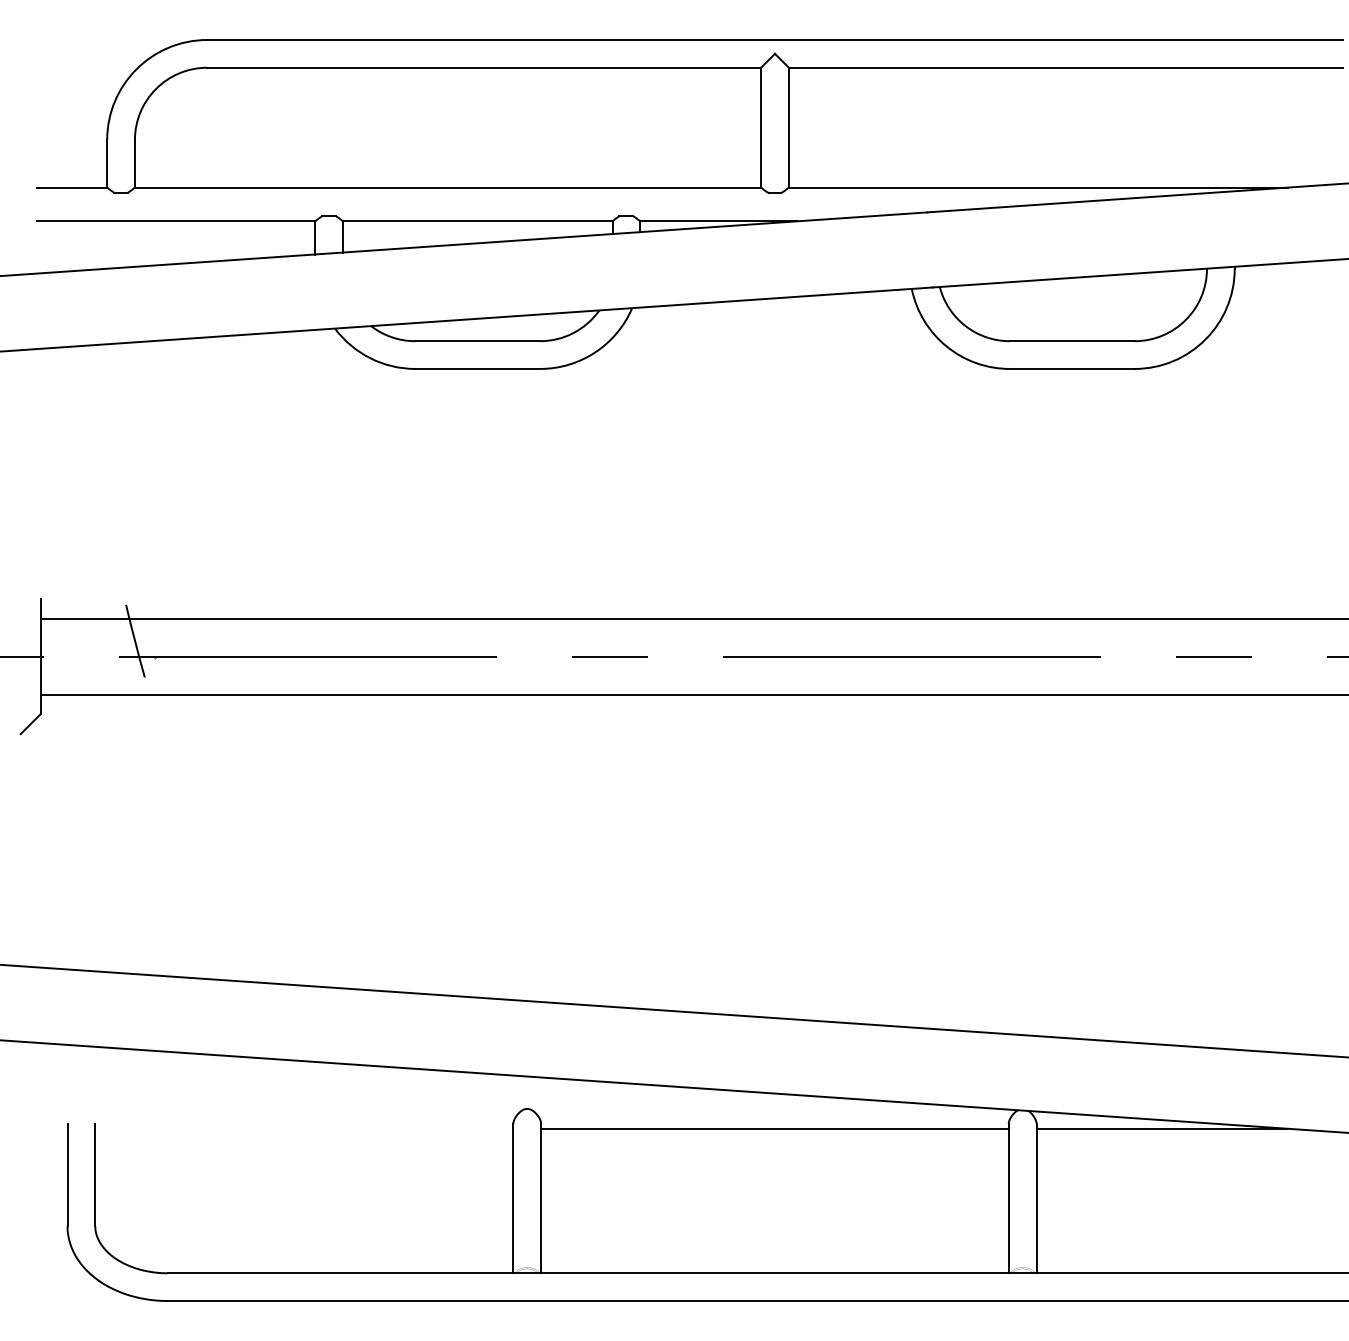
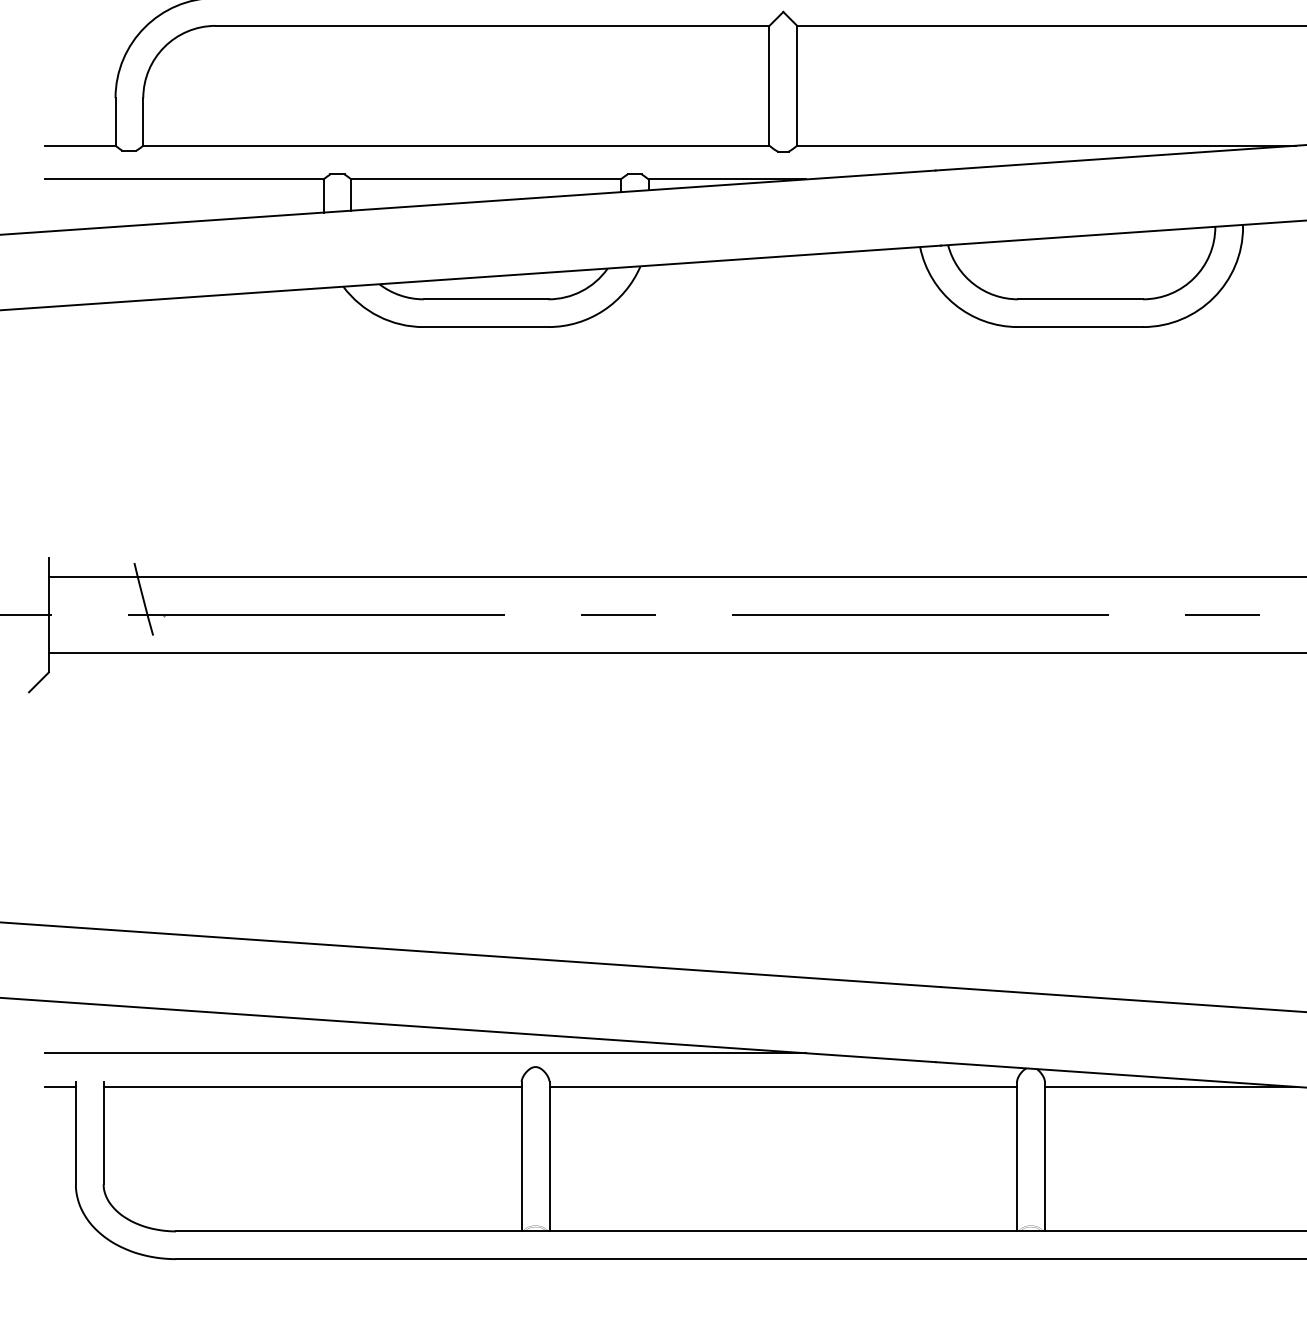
line: (416, 1095) -> (424, 1053), added
line: (51, 1128) -> (59, 1086), added
line: (304, 1128) -> (312, 1086), added

